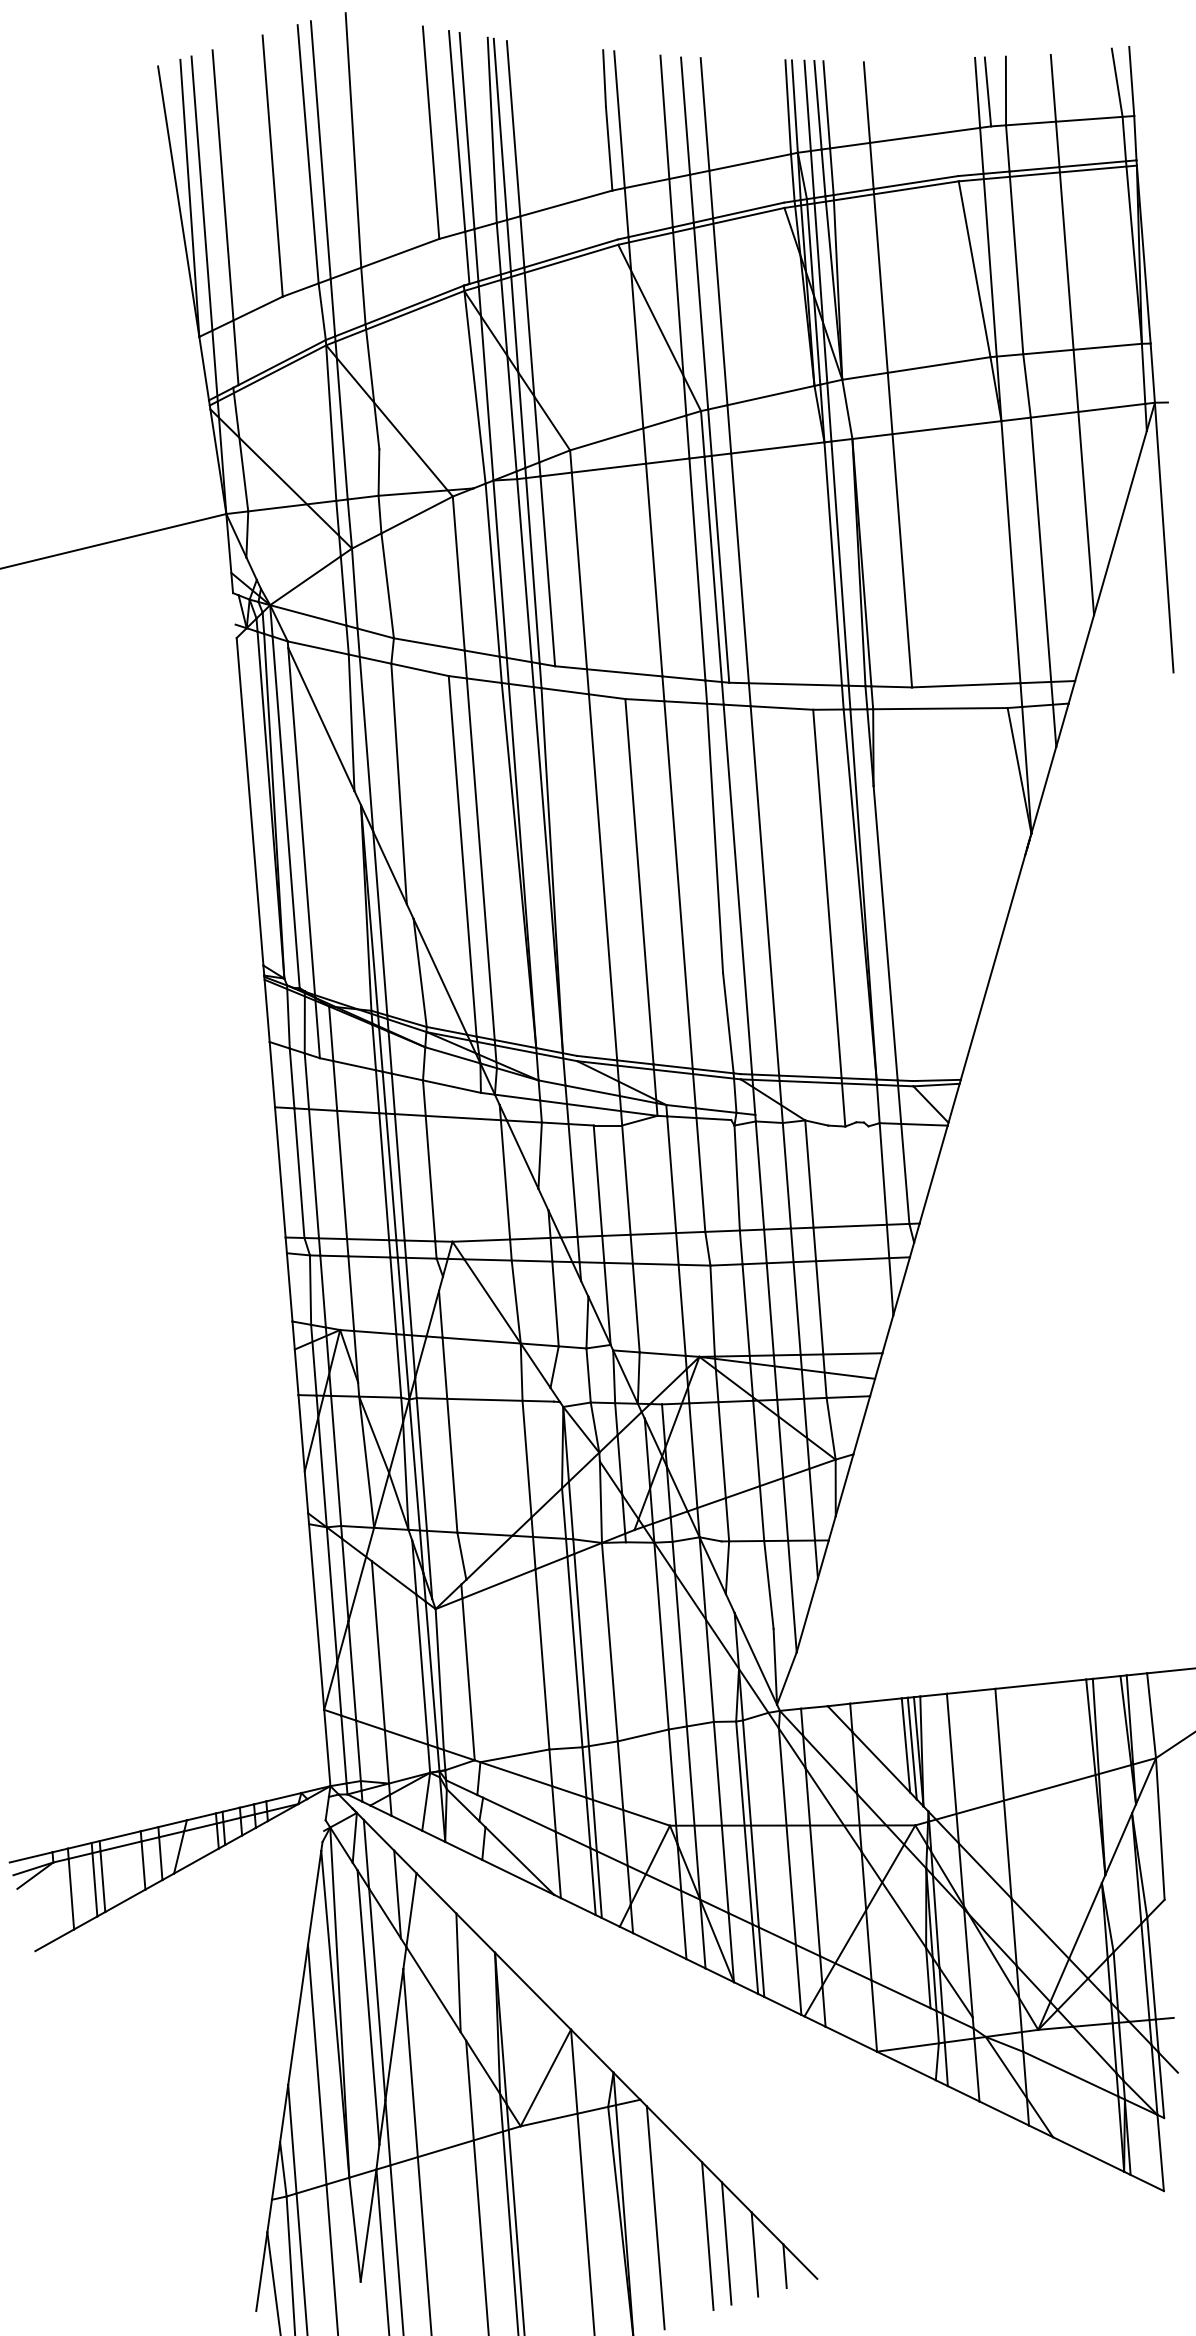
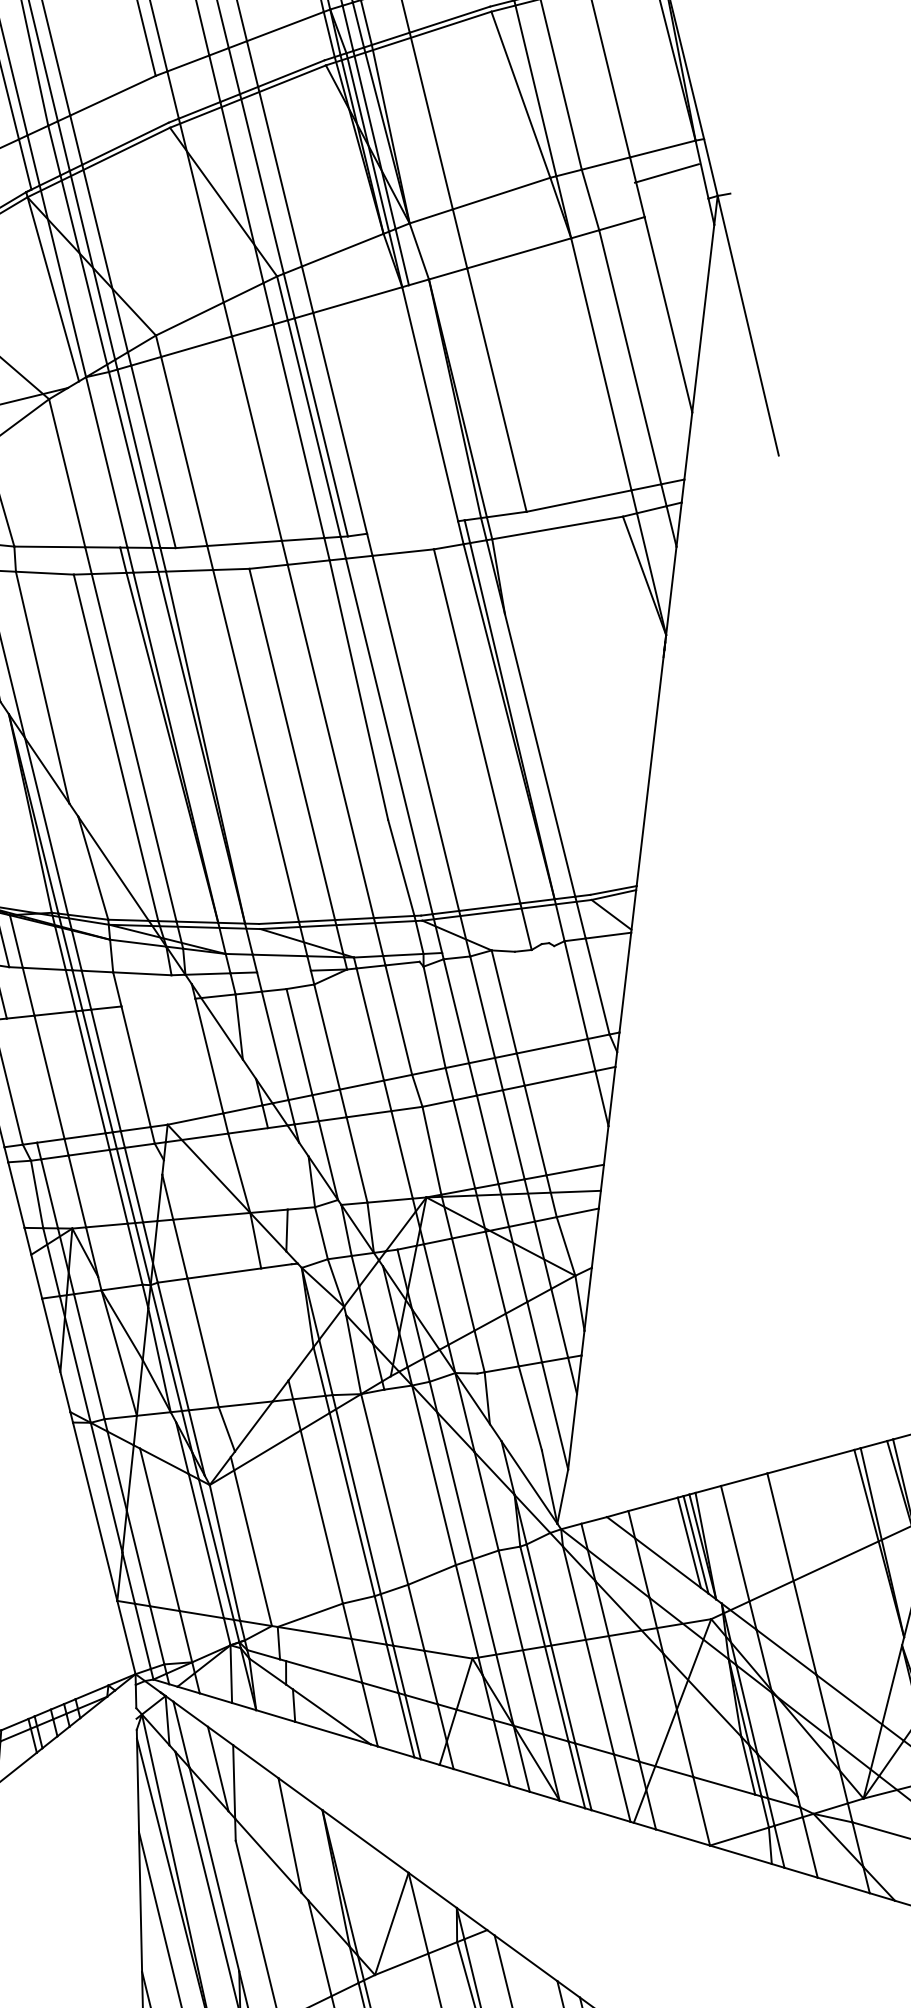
line: (1111, 407) -> (666, 173), moved
line: (839, 563) -> (436, 402), removed
line: (492, 569) -> (99, 463), removed
line: (794, 684) -> (411, 527), removed
line: (593, 1107) -> (283, 971), removed
line: (462, 1117) -> (157, 1002), removed
line: (313, 1173) -> (21, 1080), removed
line: (555, 1303) -> (277, 1168), removed
line: (526, 1458) -> (274, 1323), removed
line: (394, 2034) -> (237, 1905), removed

